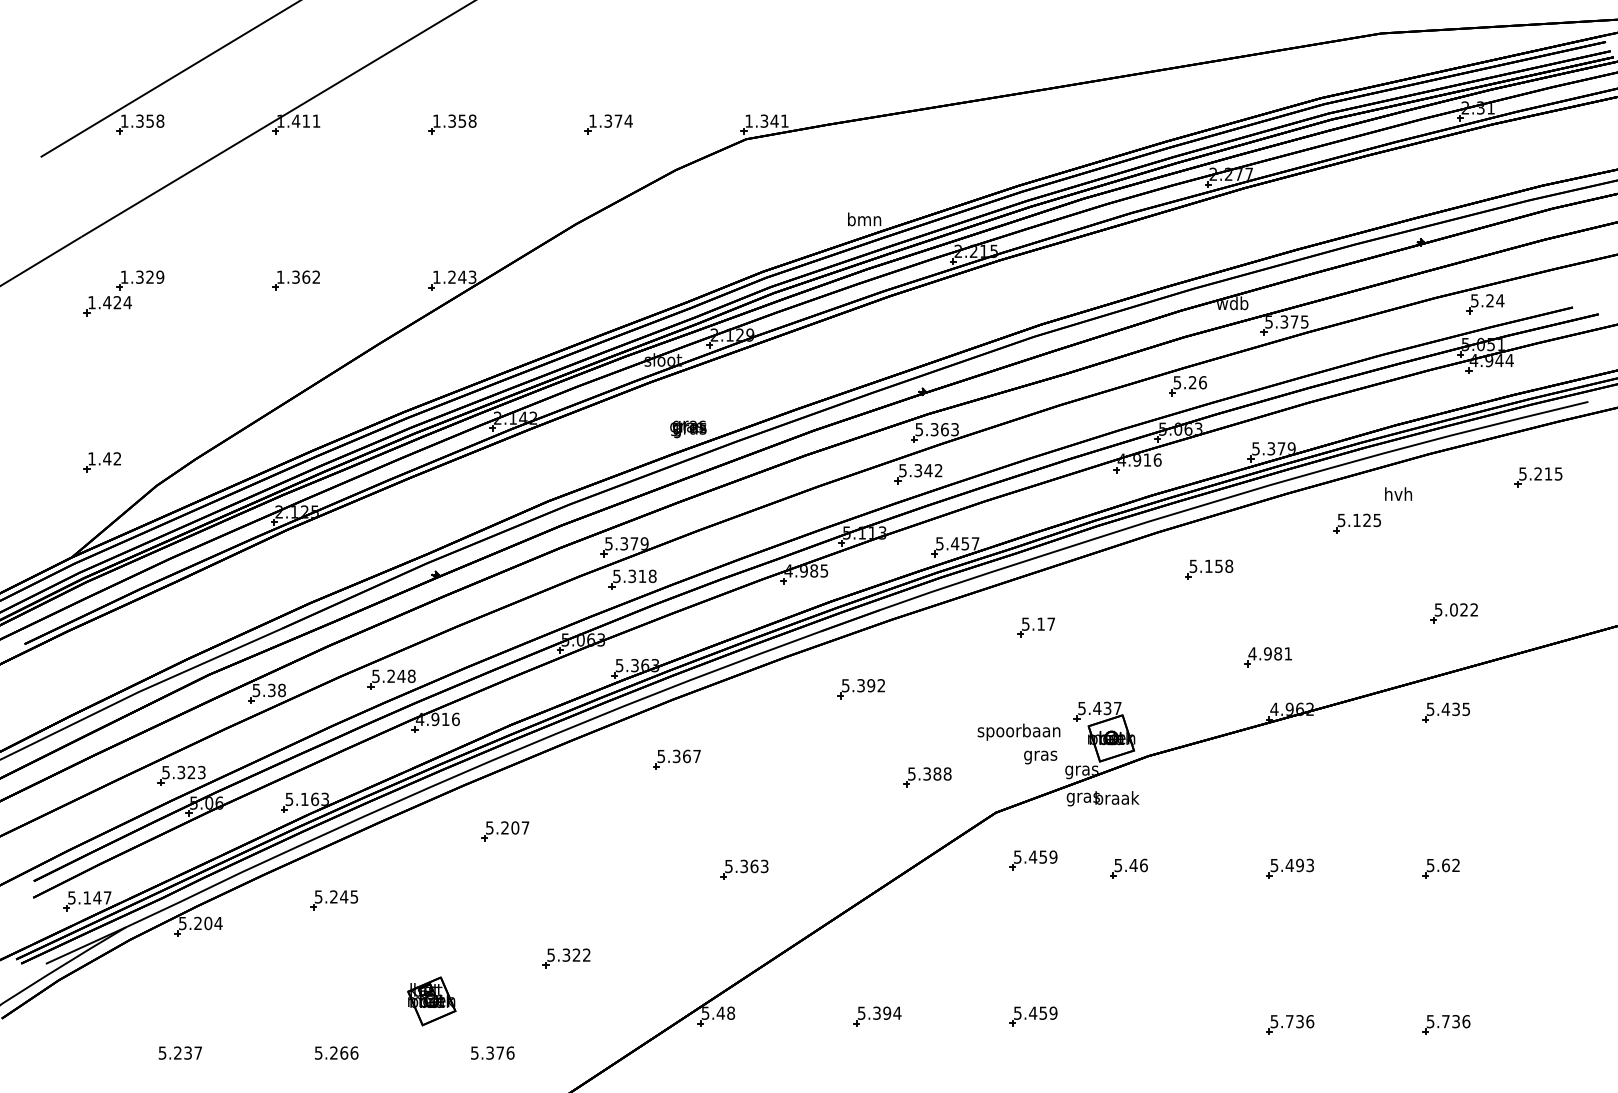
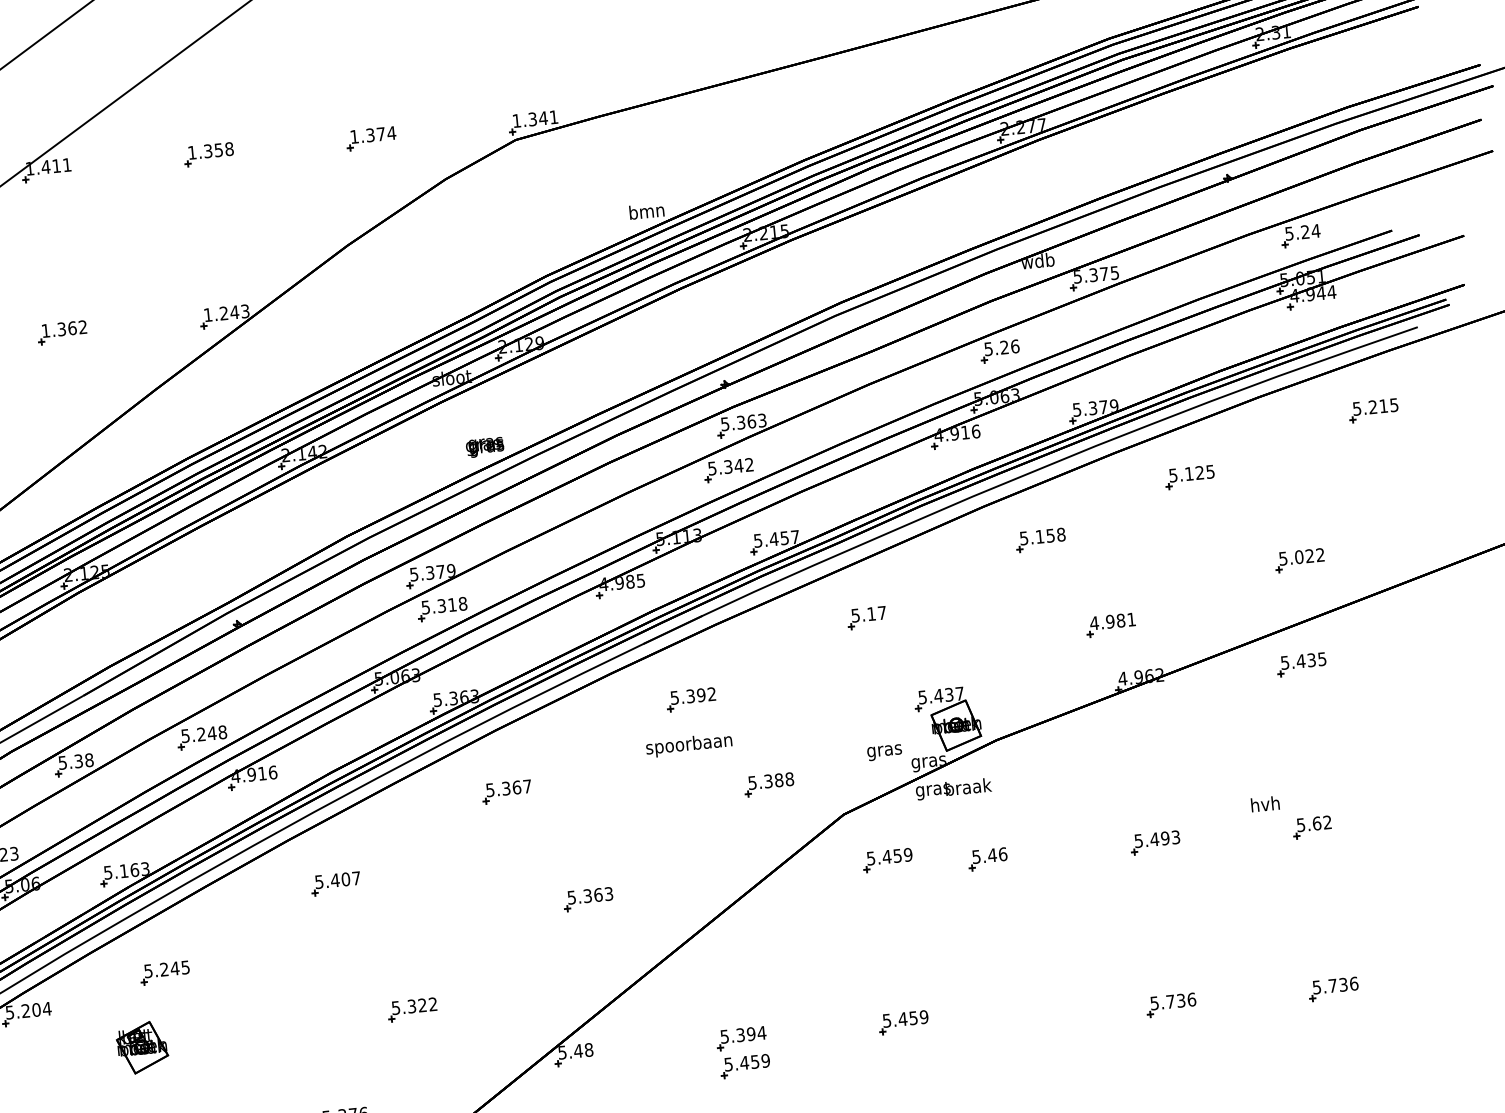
text: (1398, 493) -> (1265, 803), moved
text: (1018, 731) -> (688, 744), moved
text: (504, 827) -> (334, 880), 5.207 -> 5.407
part: (431, 1001) -> (142, 1047), moved
part: (878, 1043) -> (745, 1066), added

